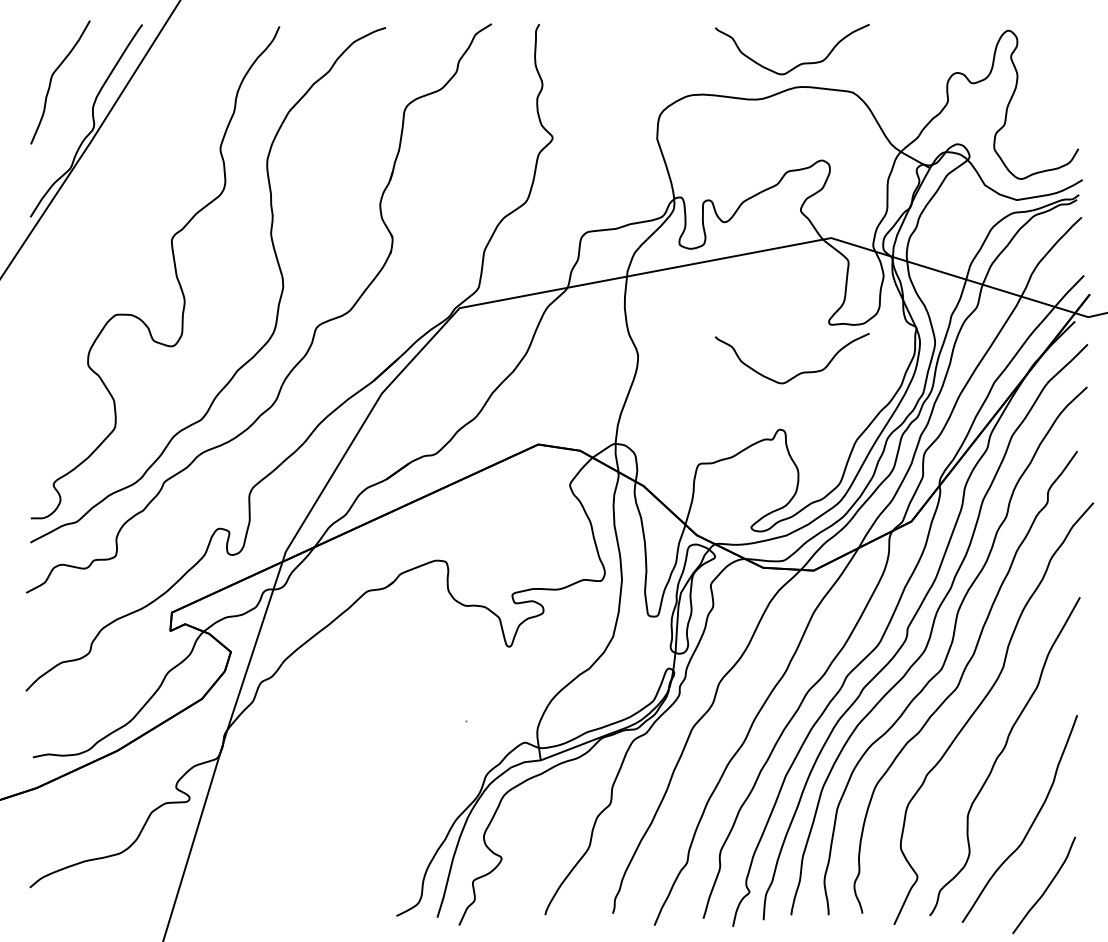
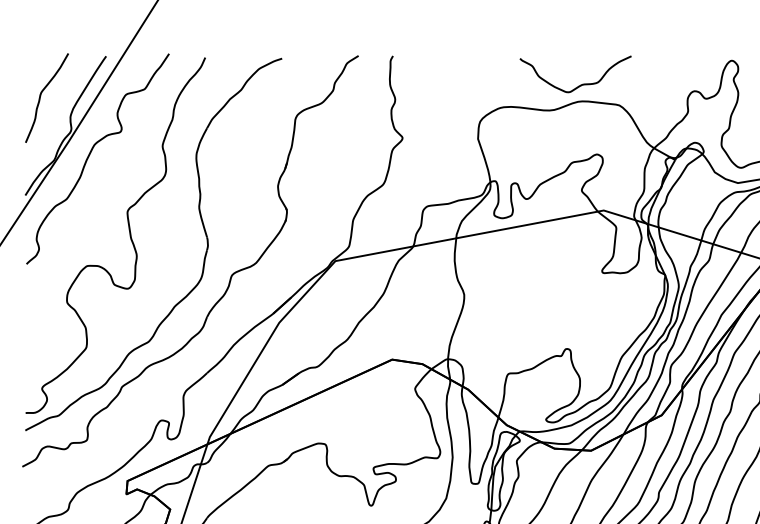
curve: (120, 160) -> (90, 154), added
curve: (800, 372) -> (581, 307), removed

